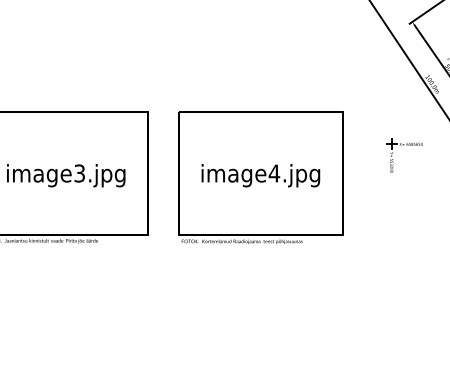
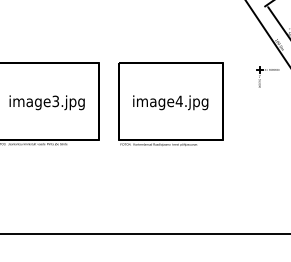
part: (403, 154) -> (267, 76), moved

